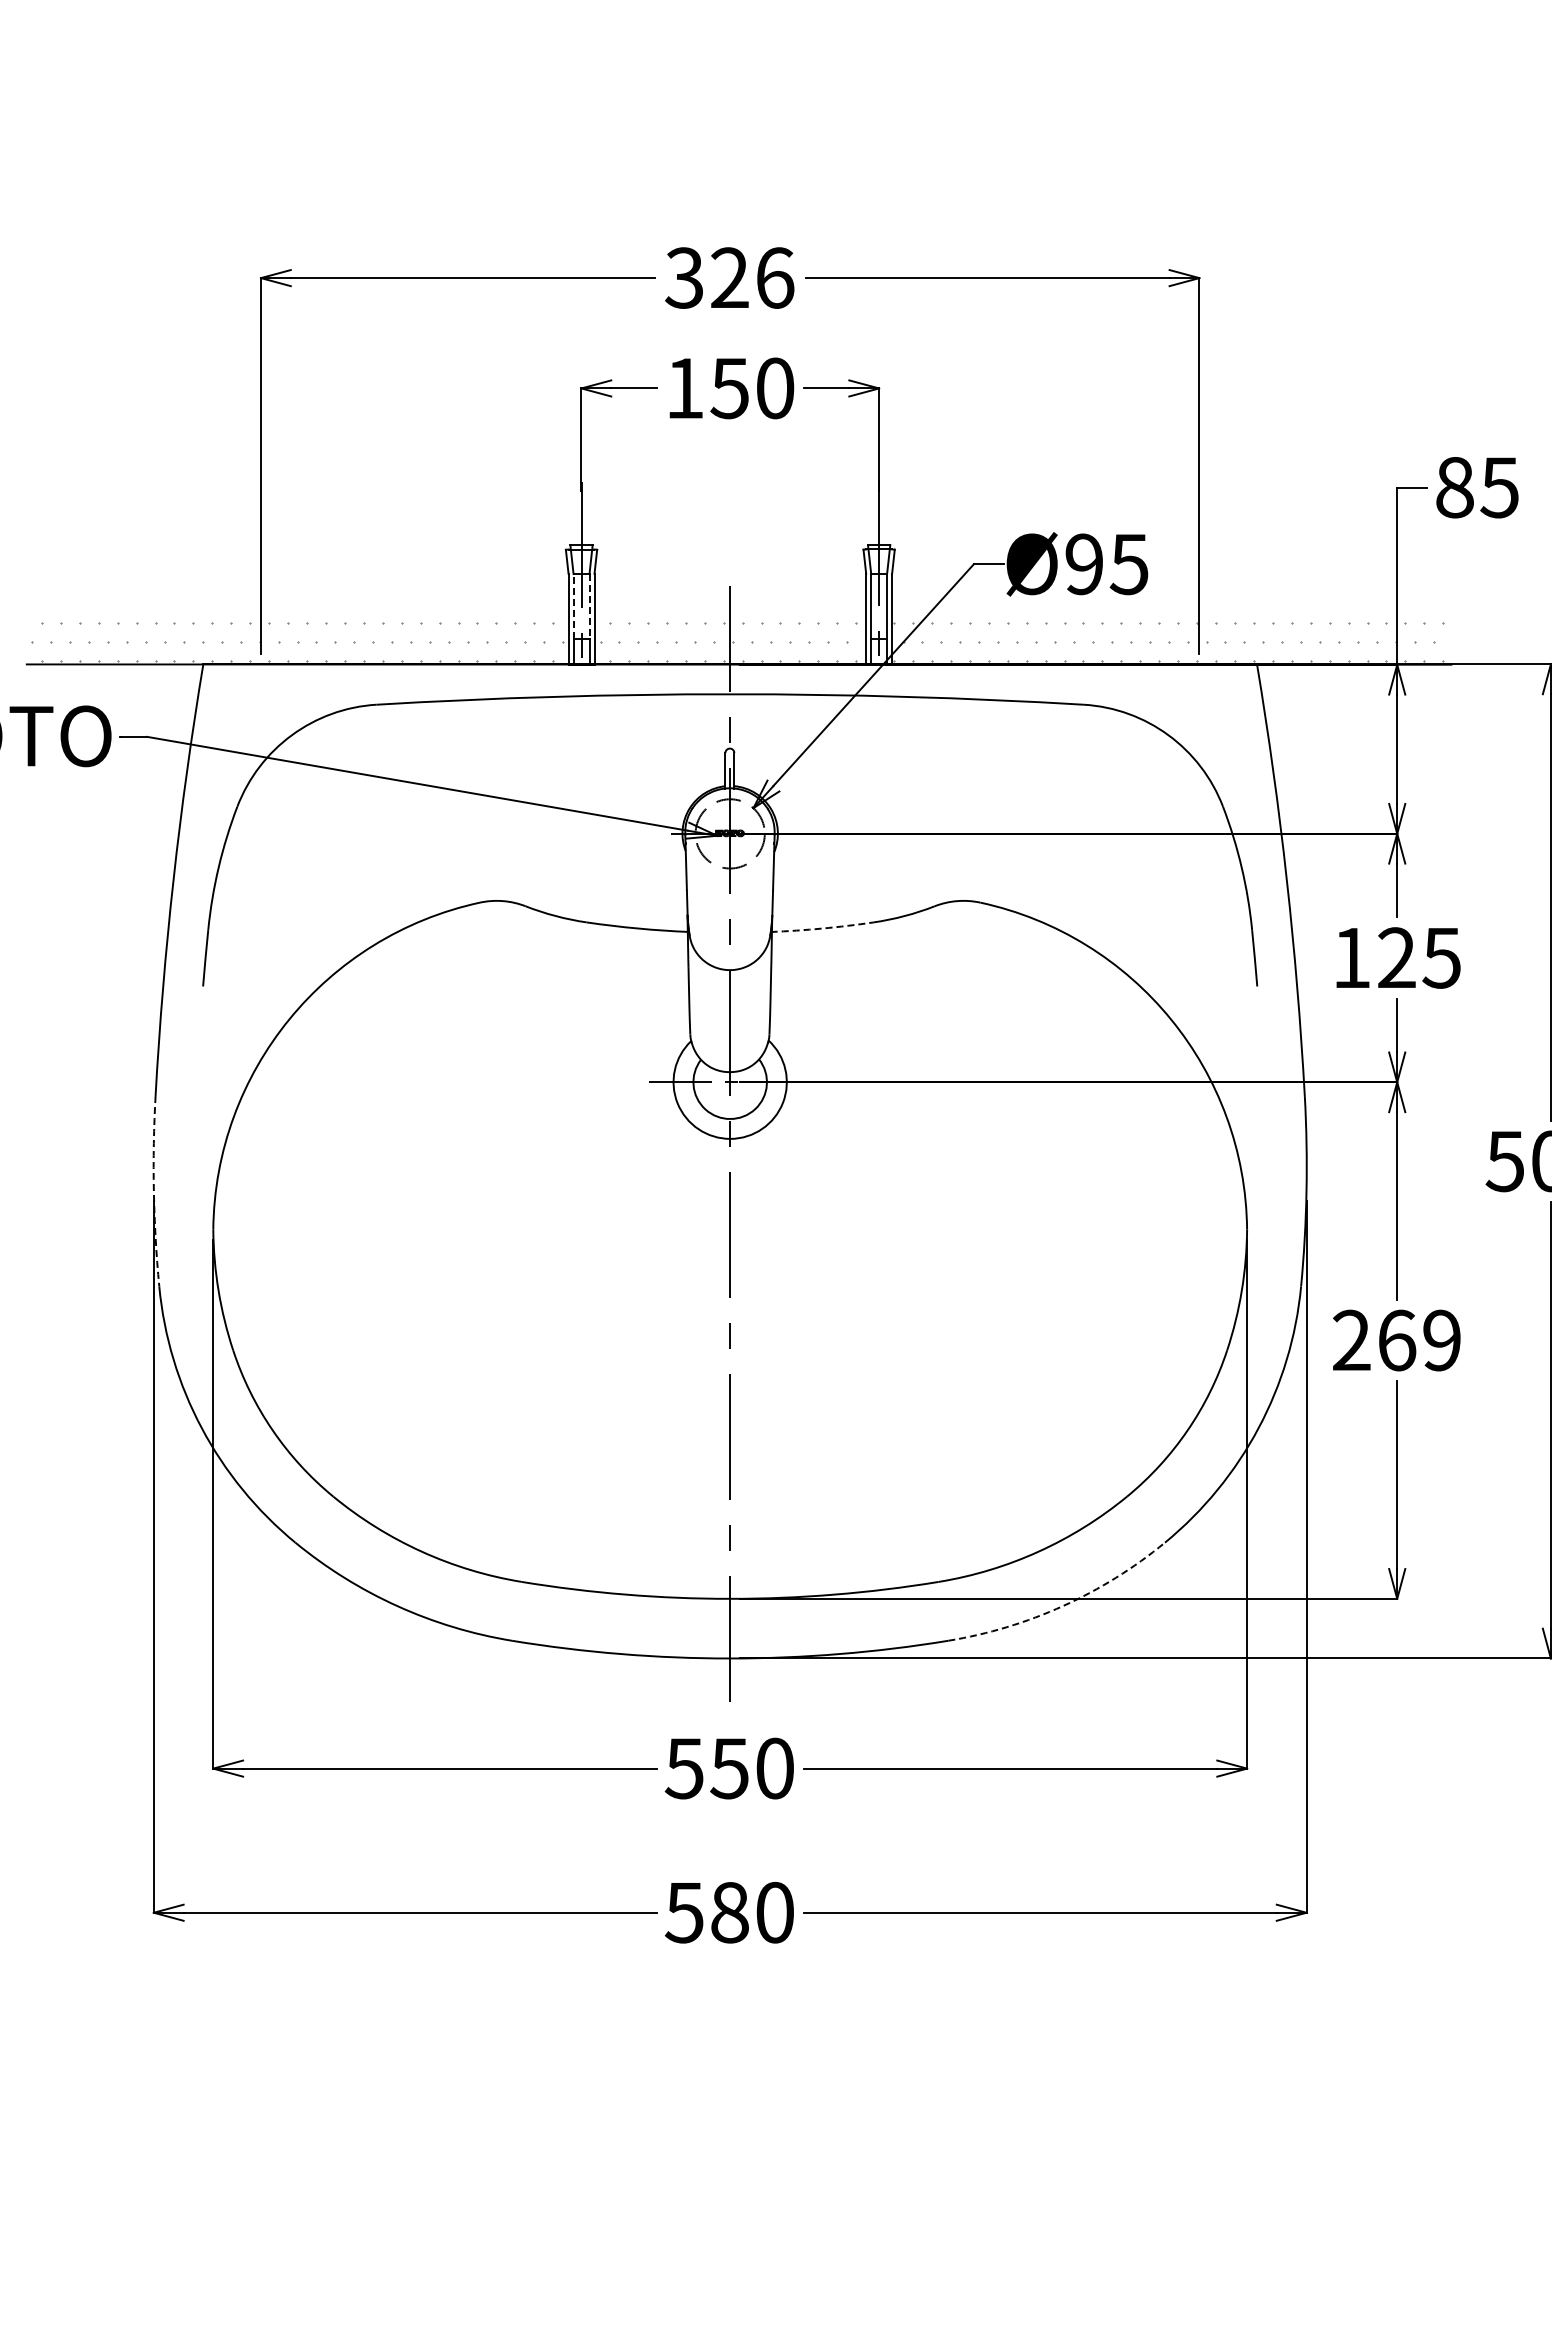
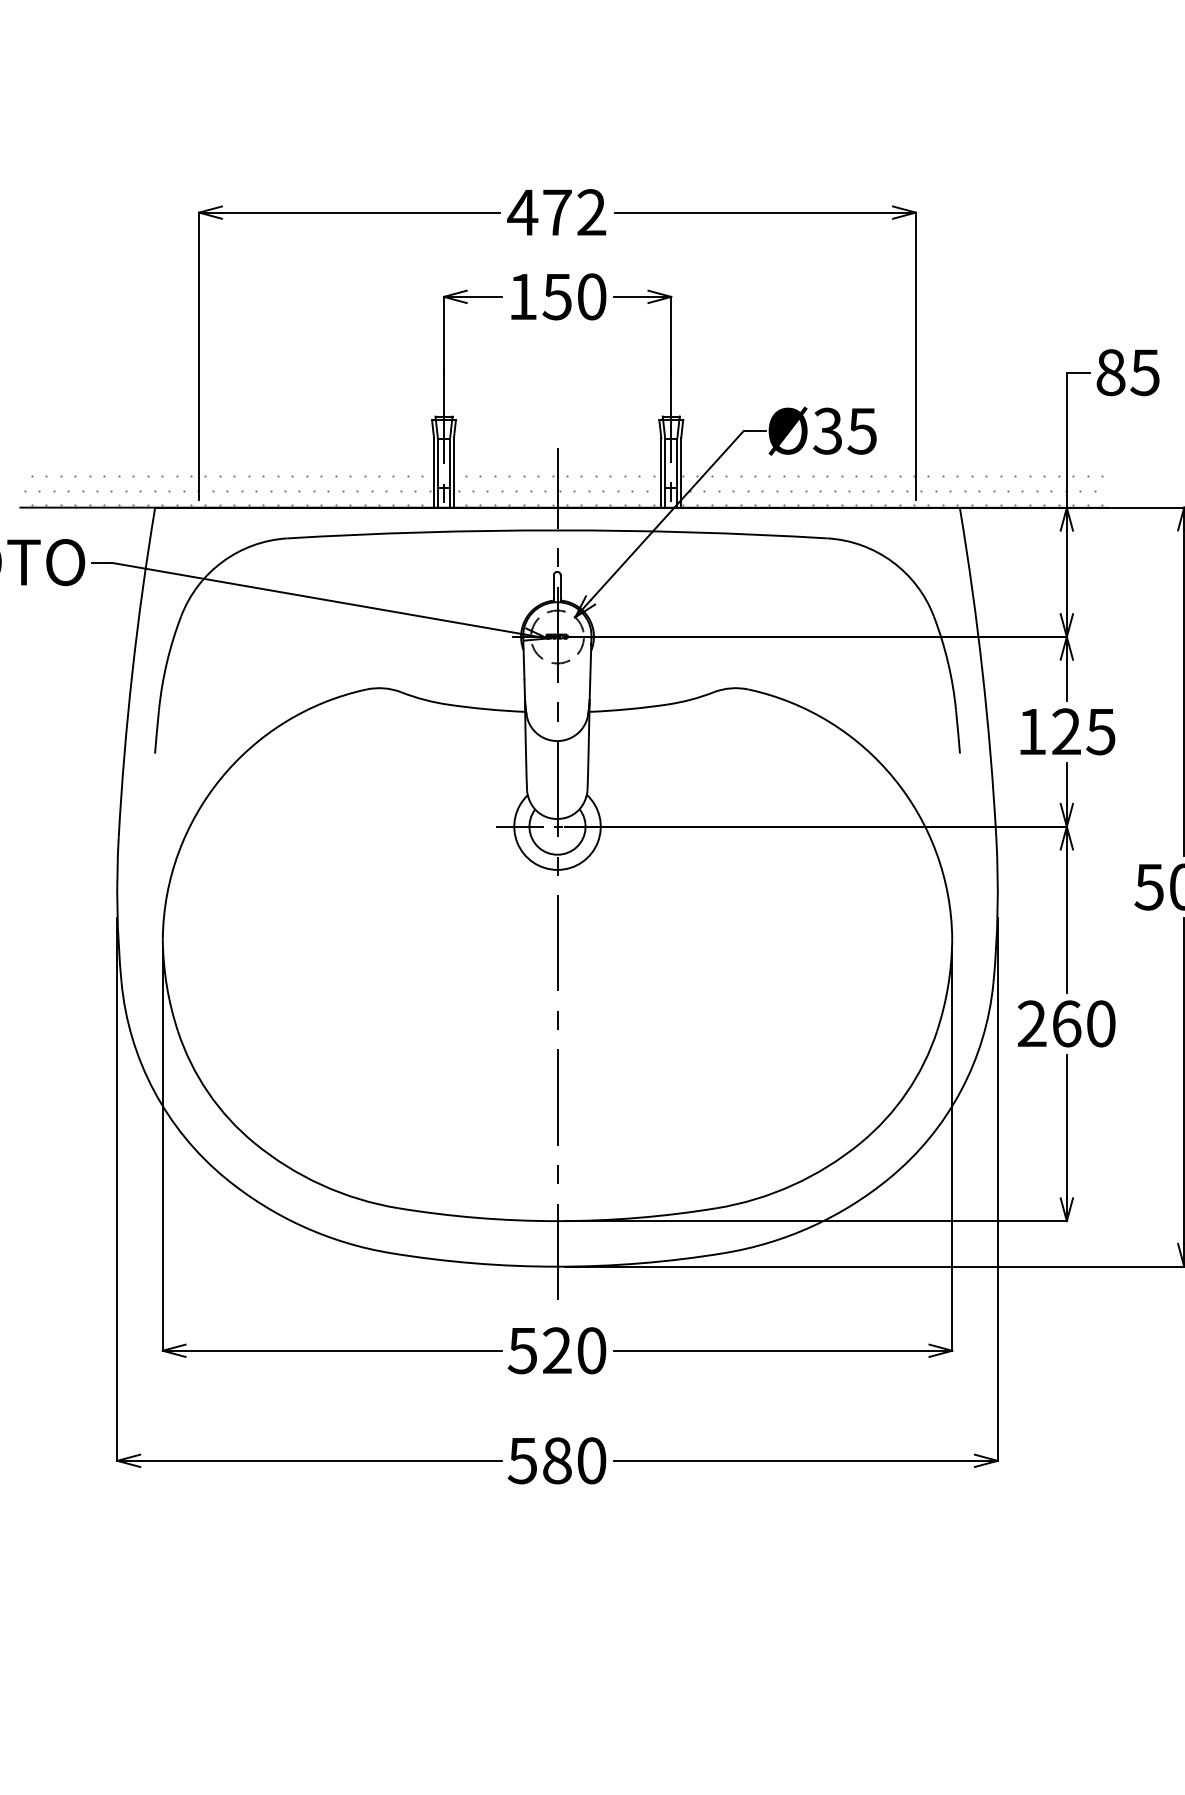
text: (729, 277) -> (556, 212), 326 -> 472
text: (1083, 564) -> (827, 431), 95 -> 35
line: (573, 605) -> (437, 462), dashed -> solid
line: (589, 606) -> (450, 463), dashed -> solid
arc: (822, 928) -> (628, 709), dashed -> solid
arc: (153, 1191) -> (117, 910), dashed -> solid
text: (1441, 1340) -> (1100, 1023), 269 -> 260
arc: (1063, 1606) -> (812, 1226), dashed -> solid
text: (729, 1768) -> (556, 1350), 550 -> 520

